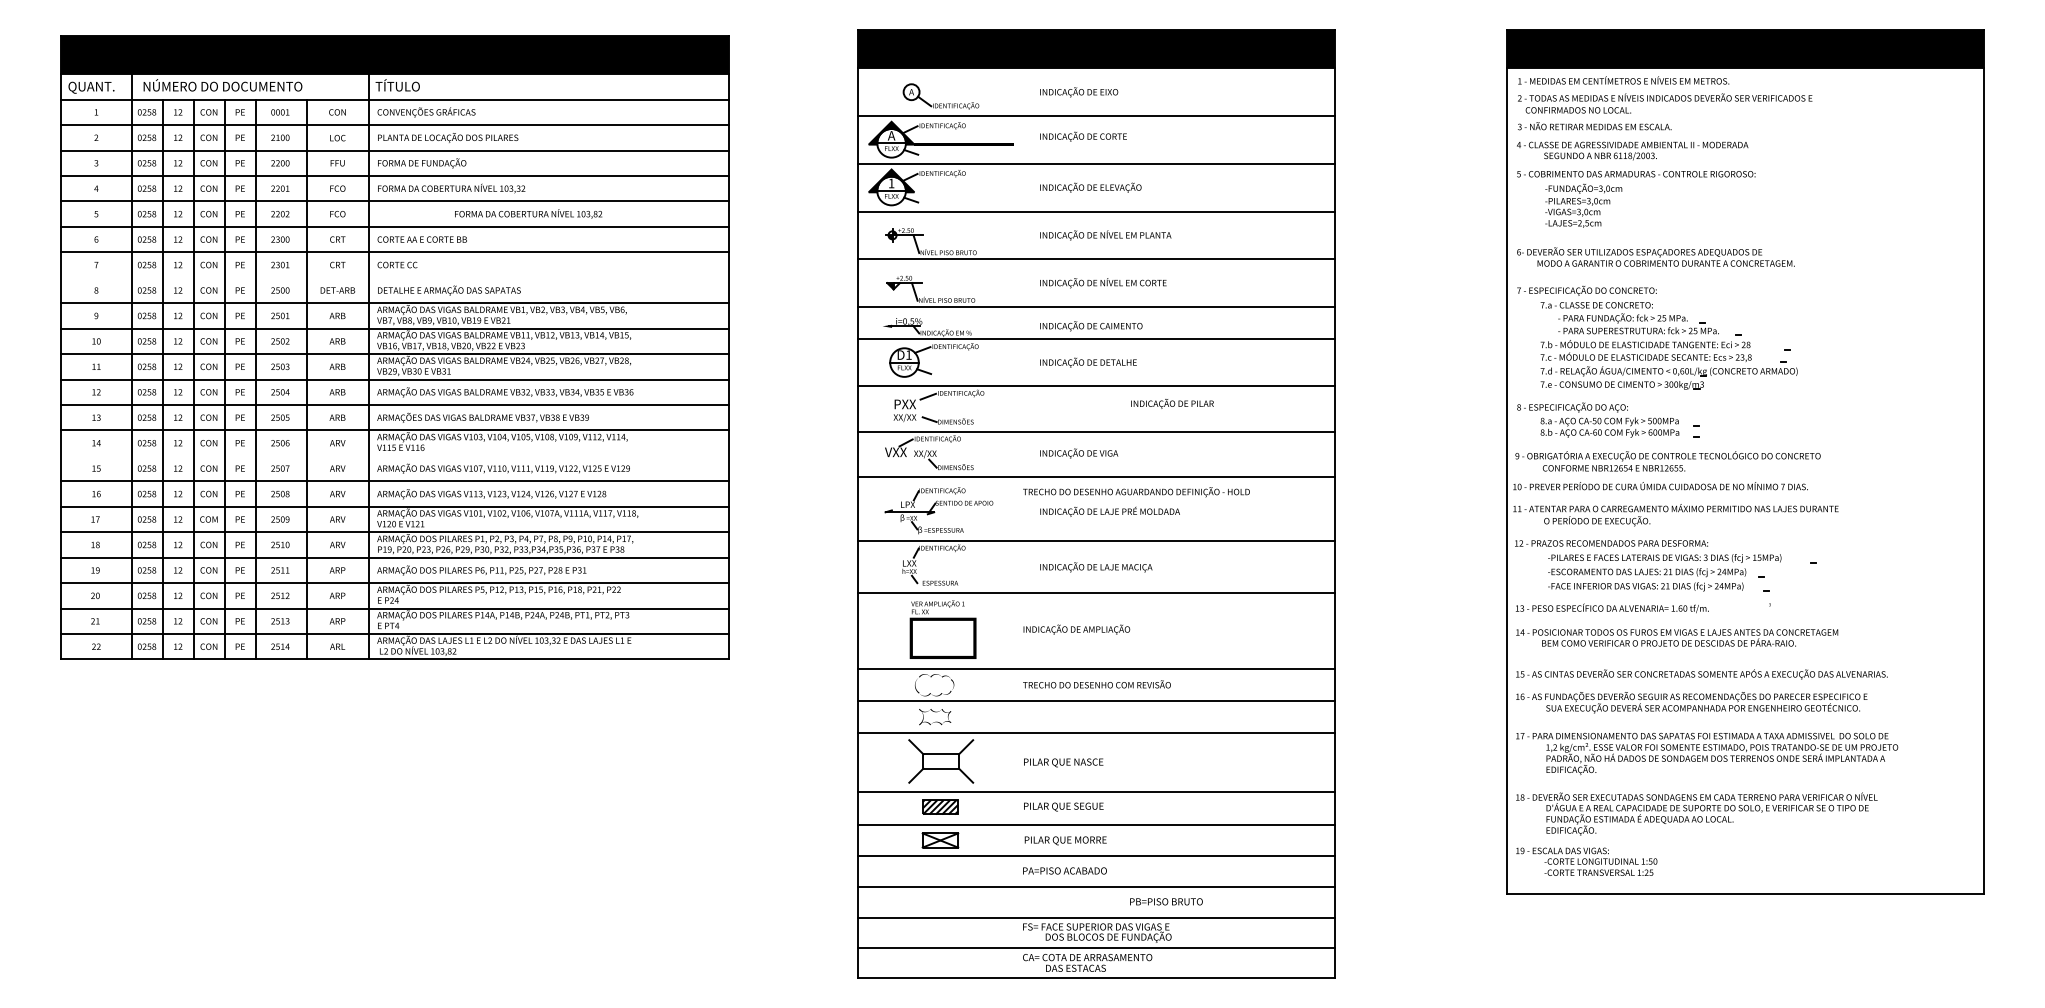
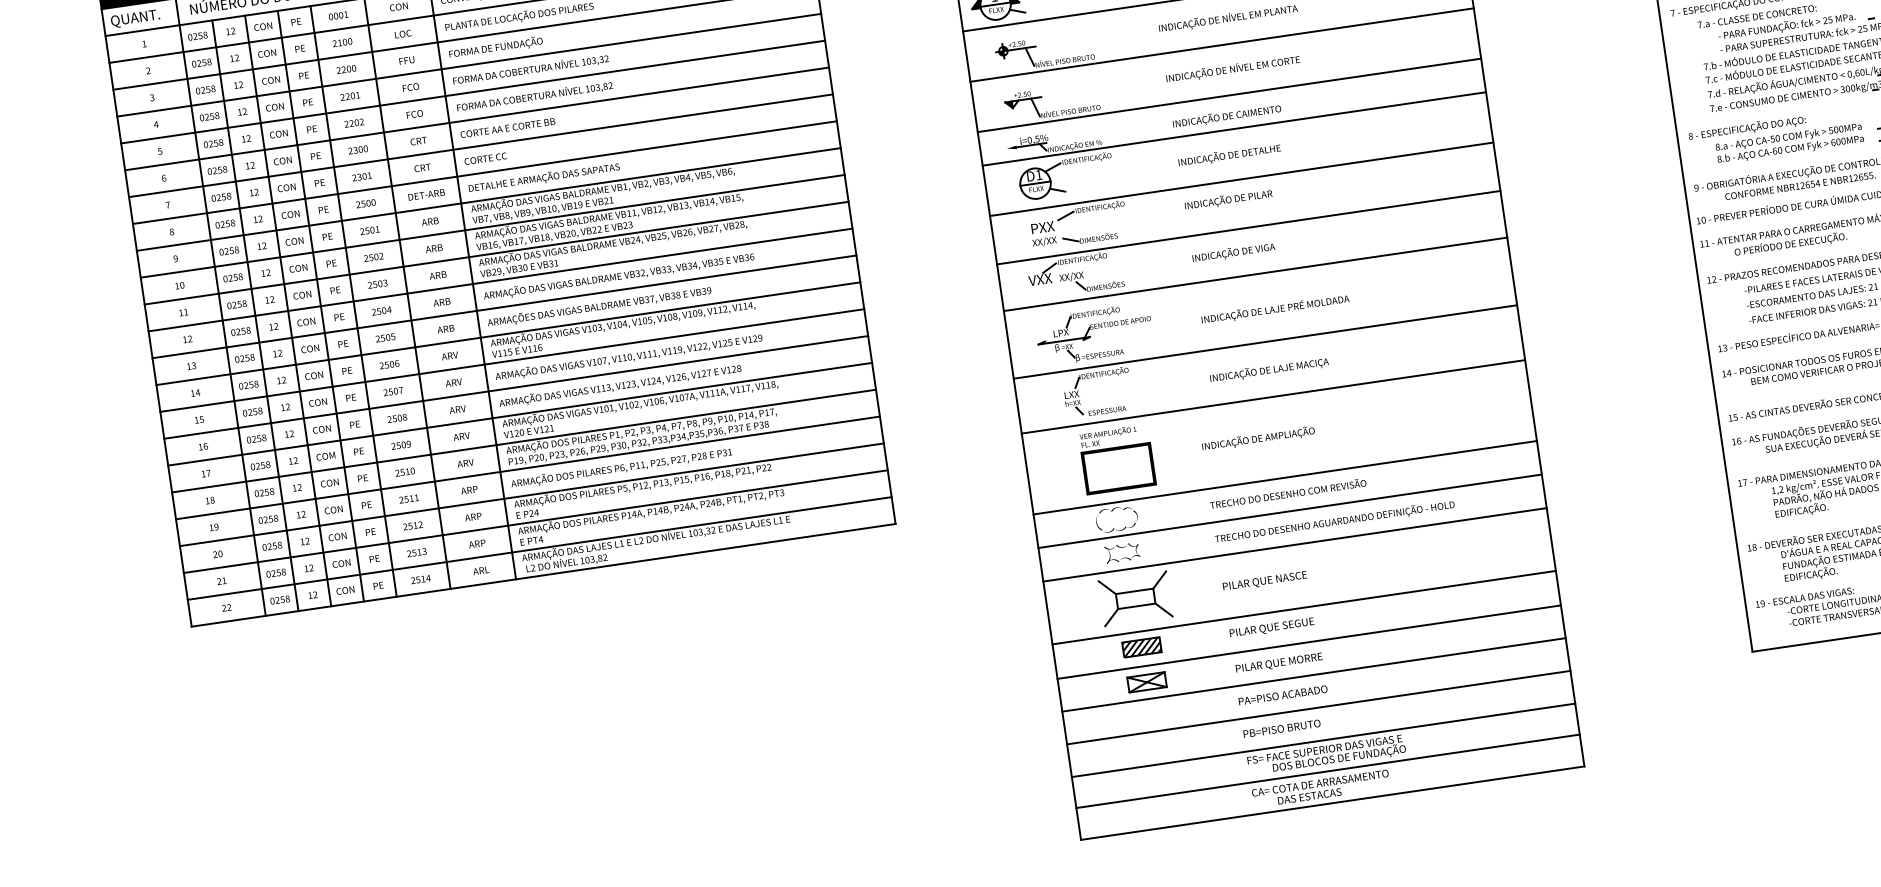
text: (528, 213) -> (534, 96), moved
line: (394, 277) -> (484, 172), added
text: (1172, 403) -> (1228, 199), moved
line: (394, 455) -> (511, 360), added
text: (1136, 492) -> (1334, 522), moved
text: (1166, 901) -> (1282, 728), moved

